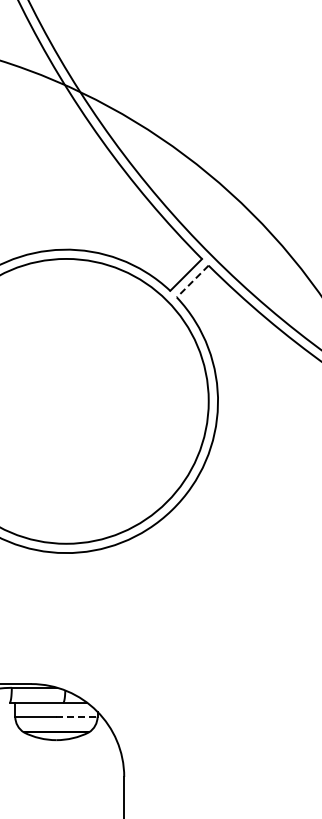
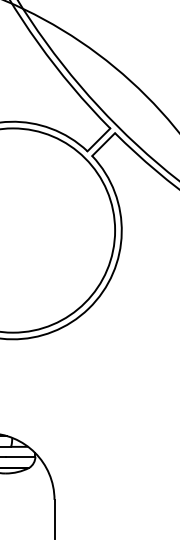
line: (192, 281) -> (103, 144), dashed -> solid
line: (77, 716) -> (21, 456), dashed -> solid

